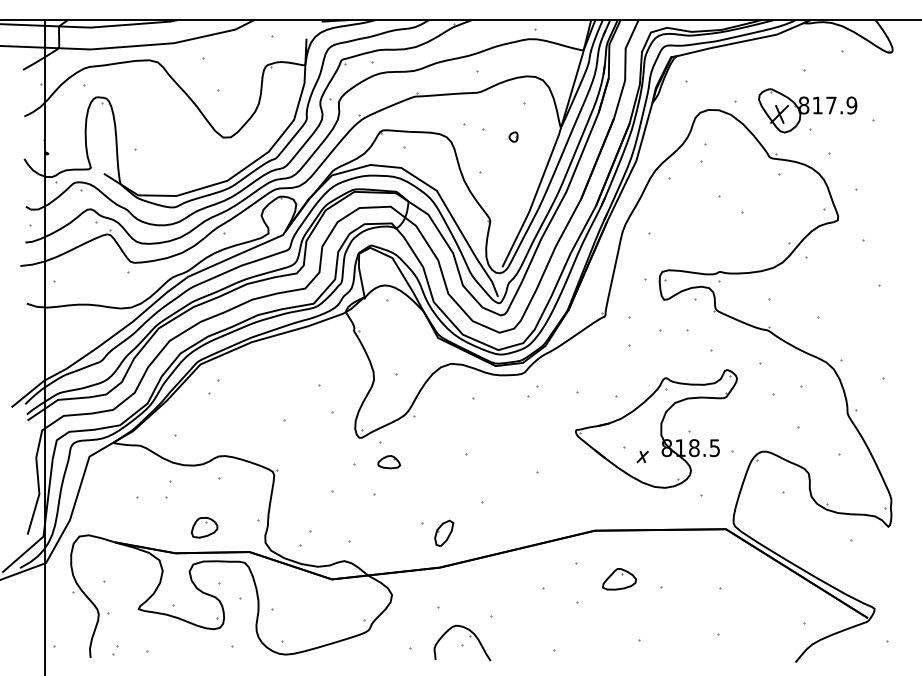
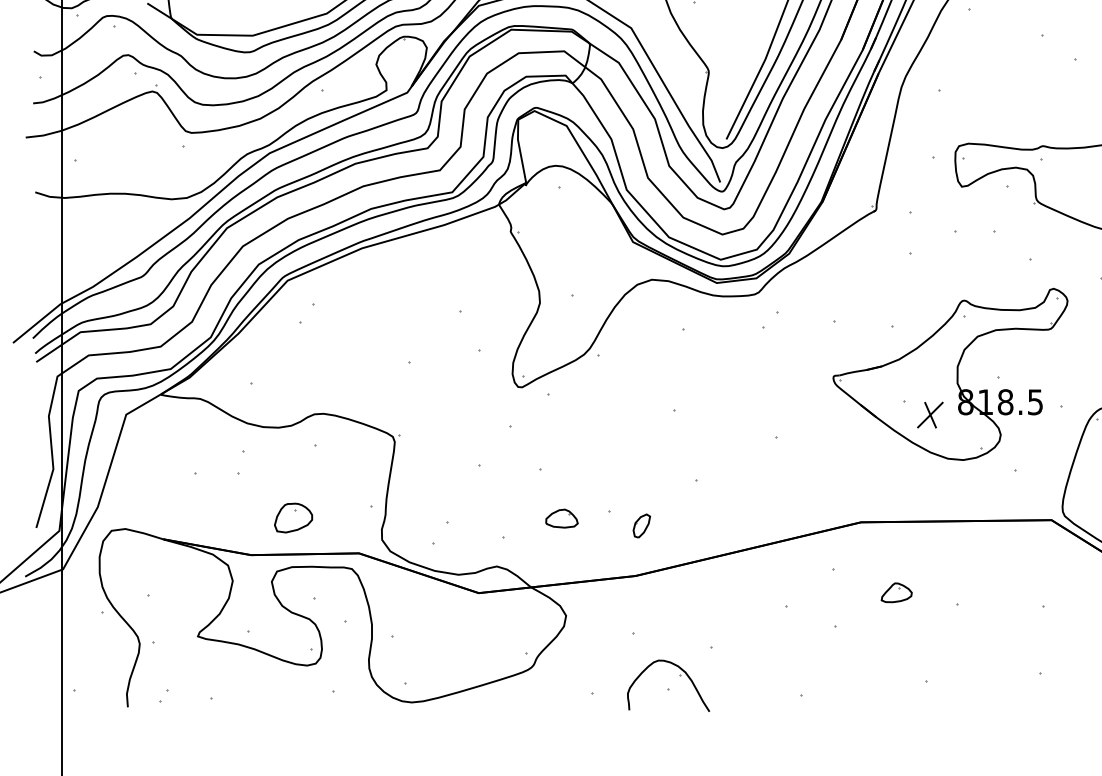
part: (642, 456) -> (930, 414), size x1.67
part: (388, 462) -> (560, 519), moved
part: (443, 532) -> (640, 524), size x0.62
part: (619, 578) -> (896, 591), size x0.62

